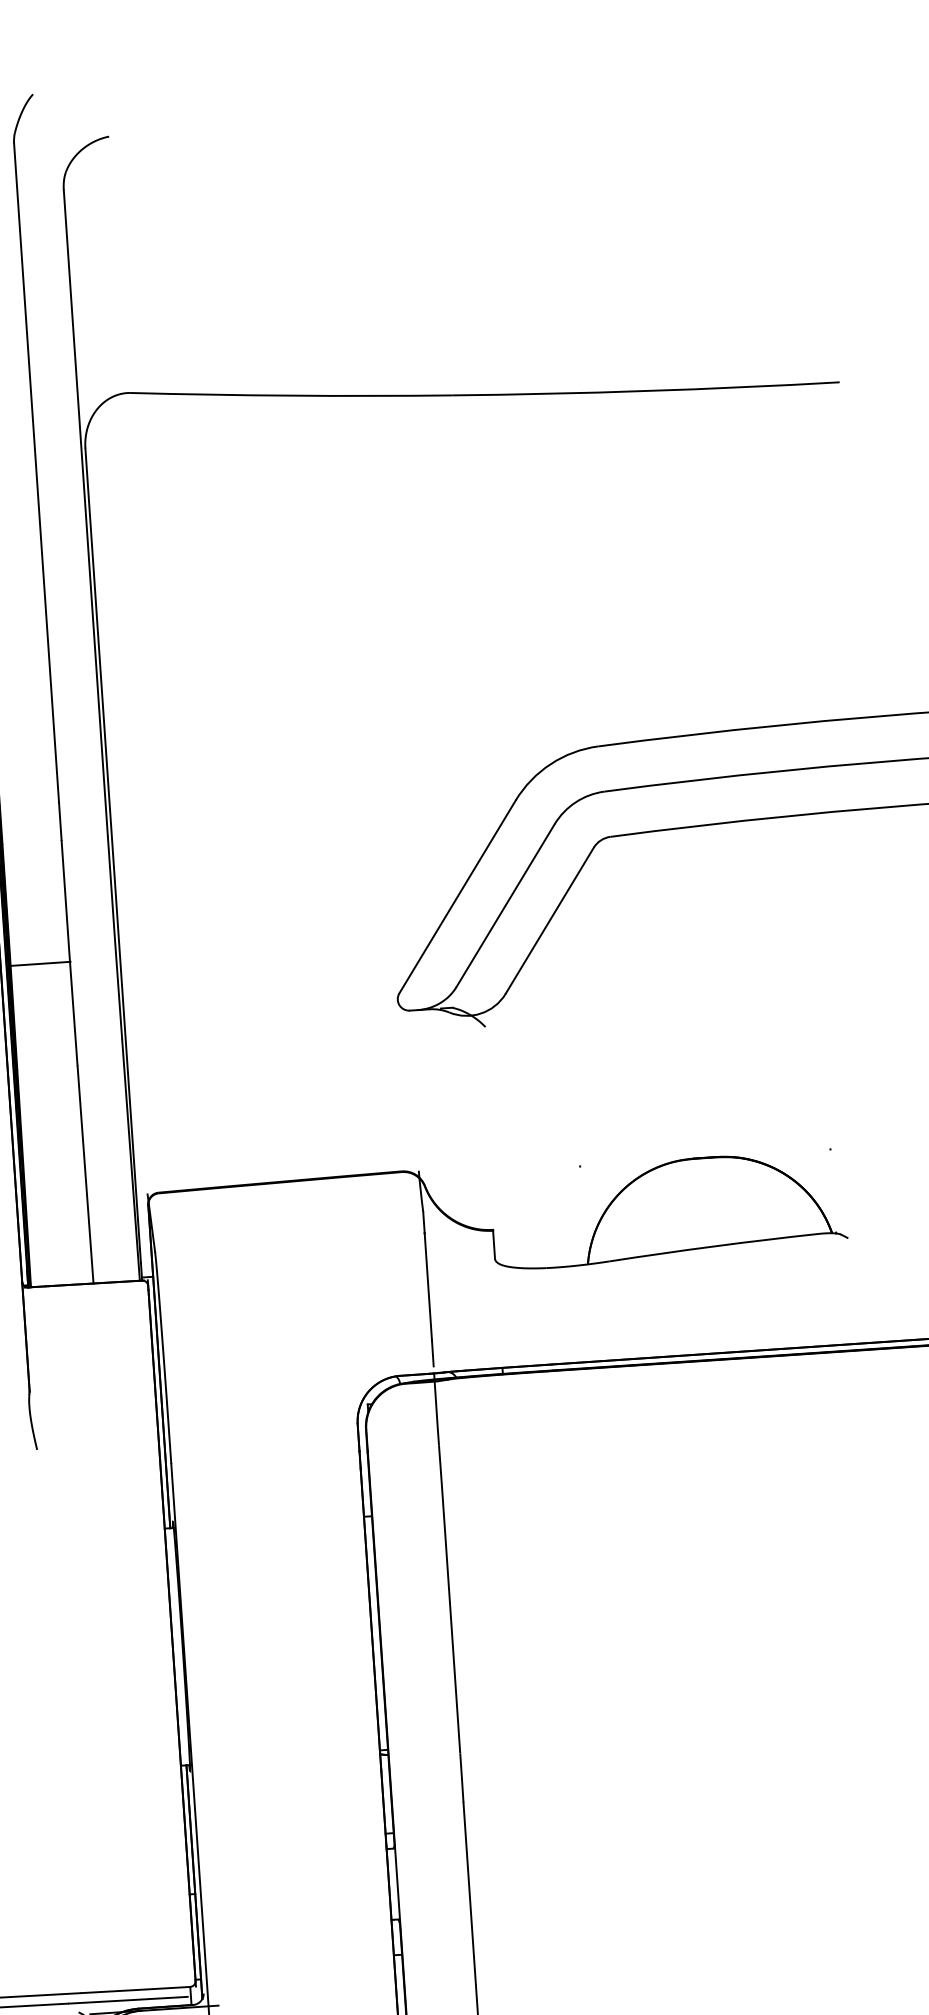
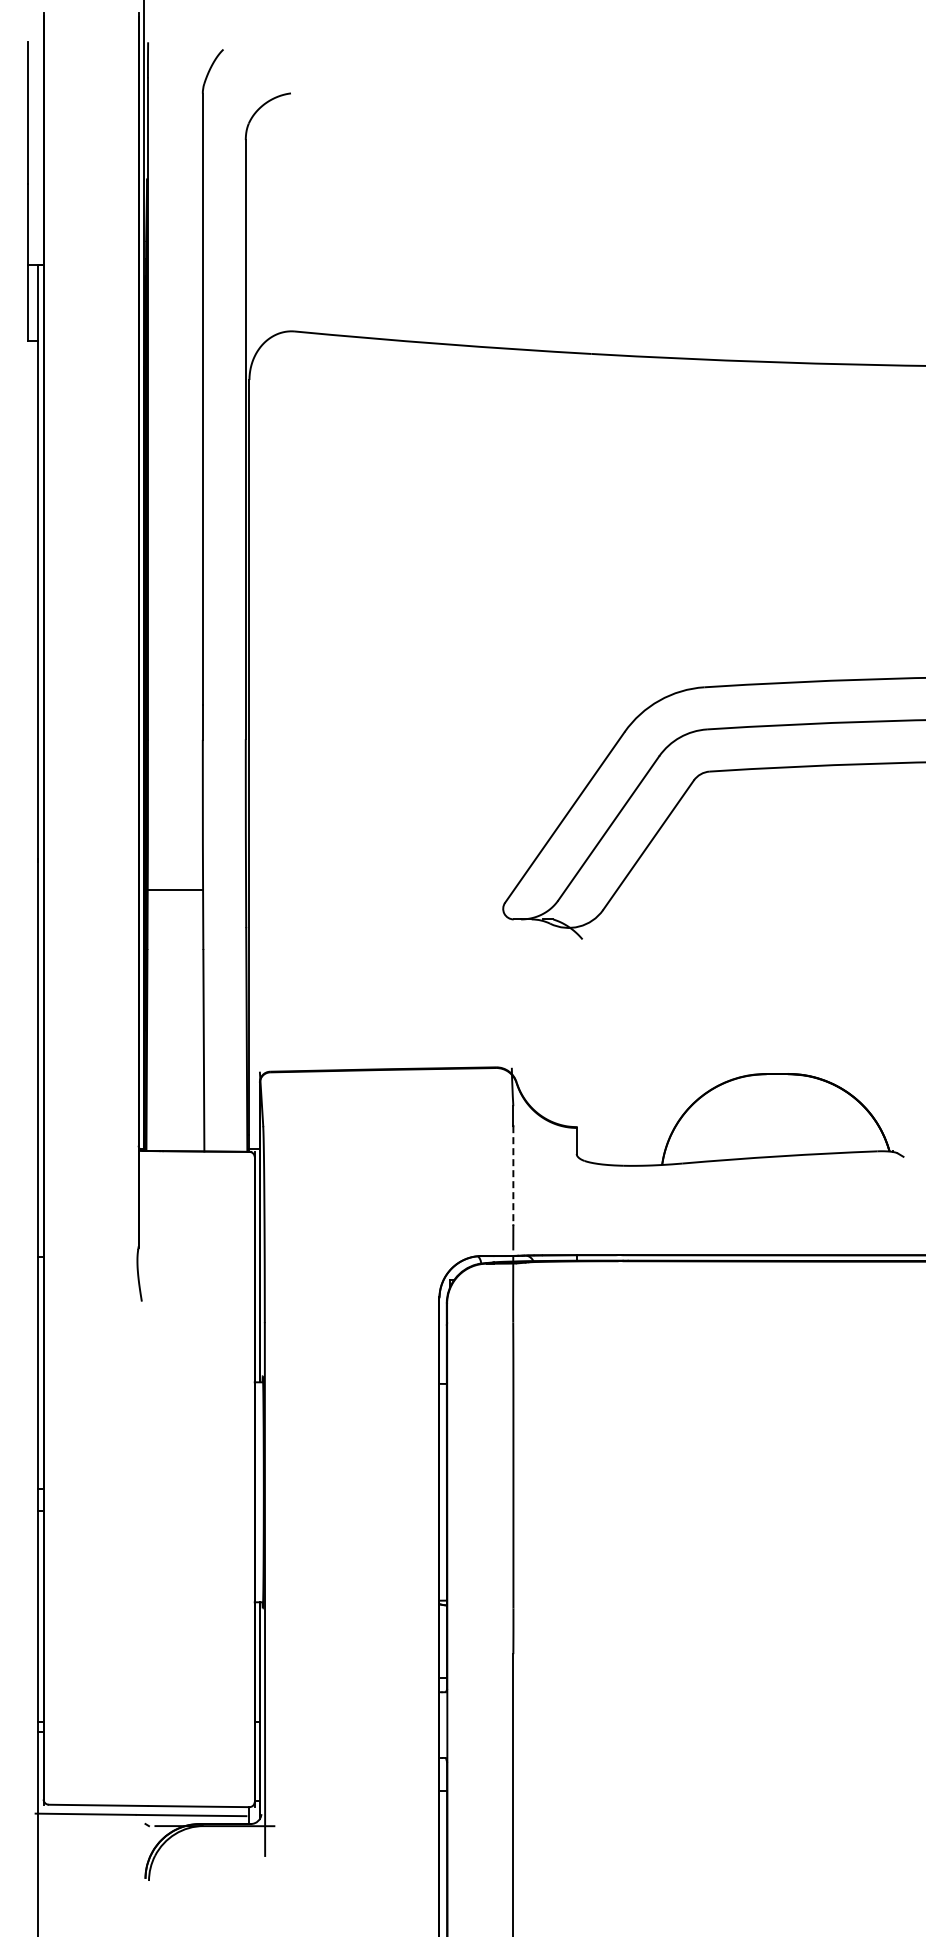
line: (40, 964) -> (175, 890), moved
line: (428, 1287) -> (513, 1176), solid -> dashed

